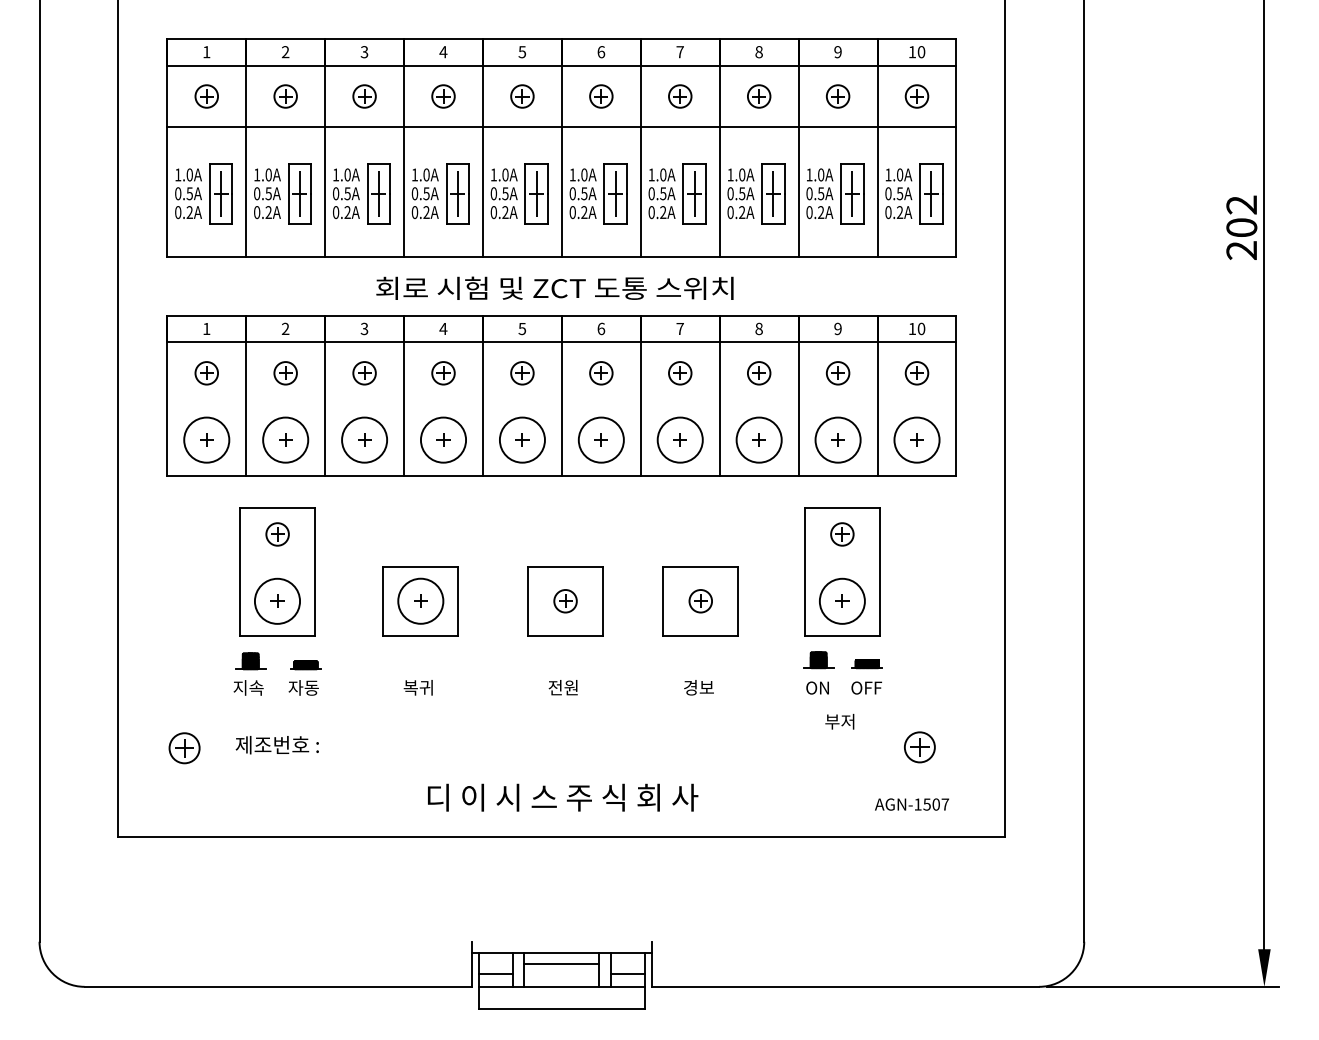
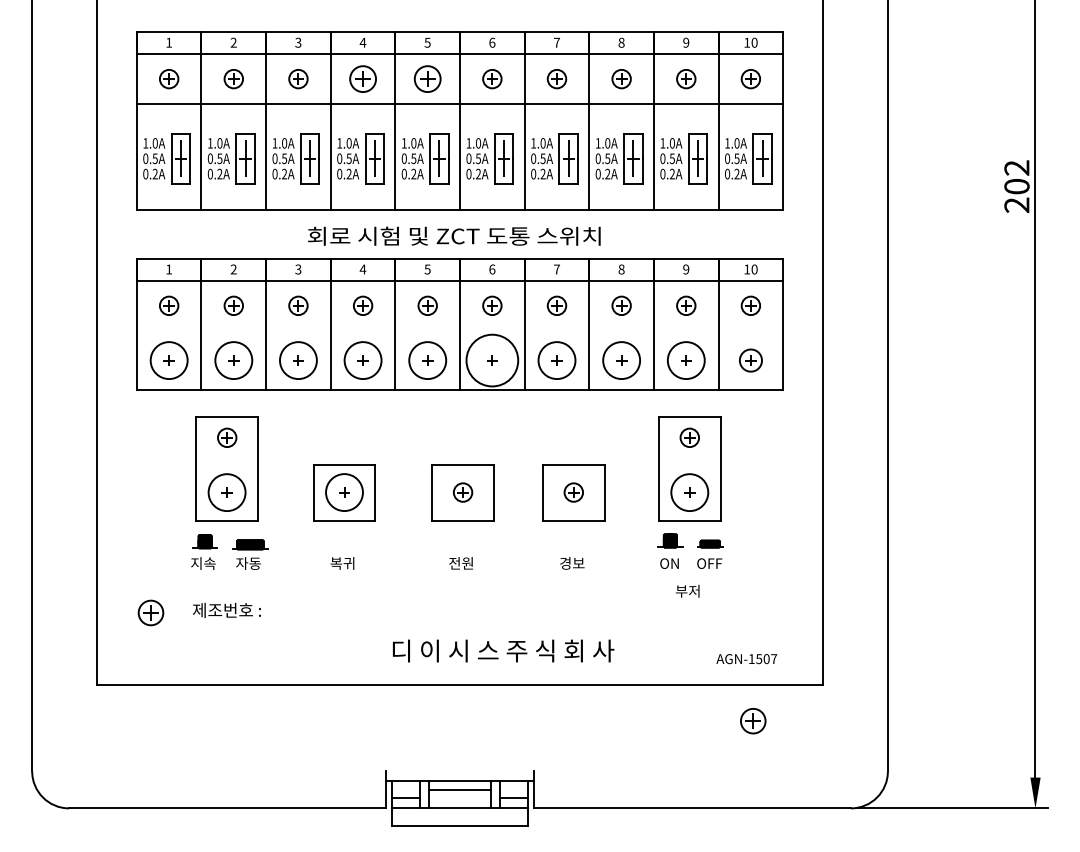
part: (443, 96) -> (363, 79), size x1.4
part: (522, 96) -> (427, 79), size x1.4
circle: (600, 439) -> (491, 360), size x1.4
circle: (916, 439) -> (750, 360), size x0.6
part: (305, 665) -> (250, 545), size x1.4
part: (919, 747) -> (752, 721), moved
text: (563, 797) -> (503, 650), moved

